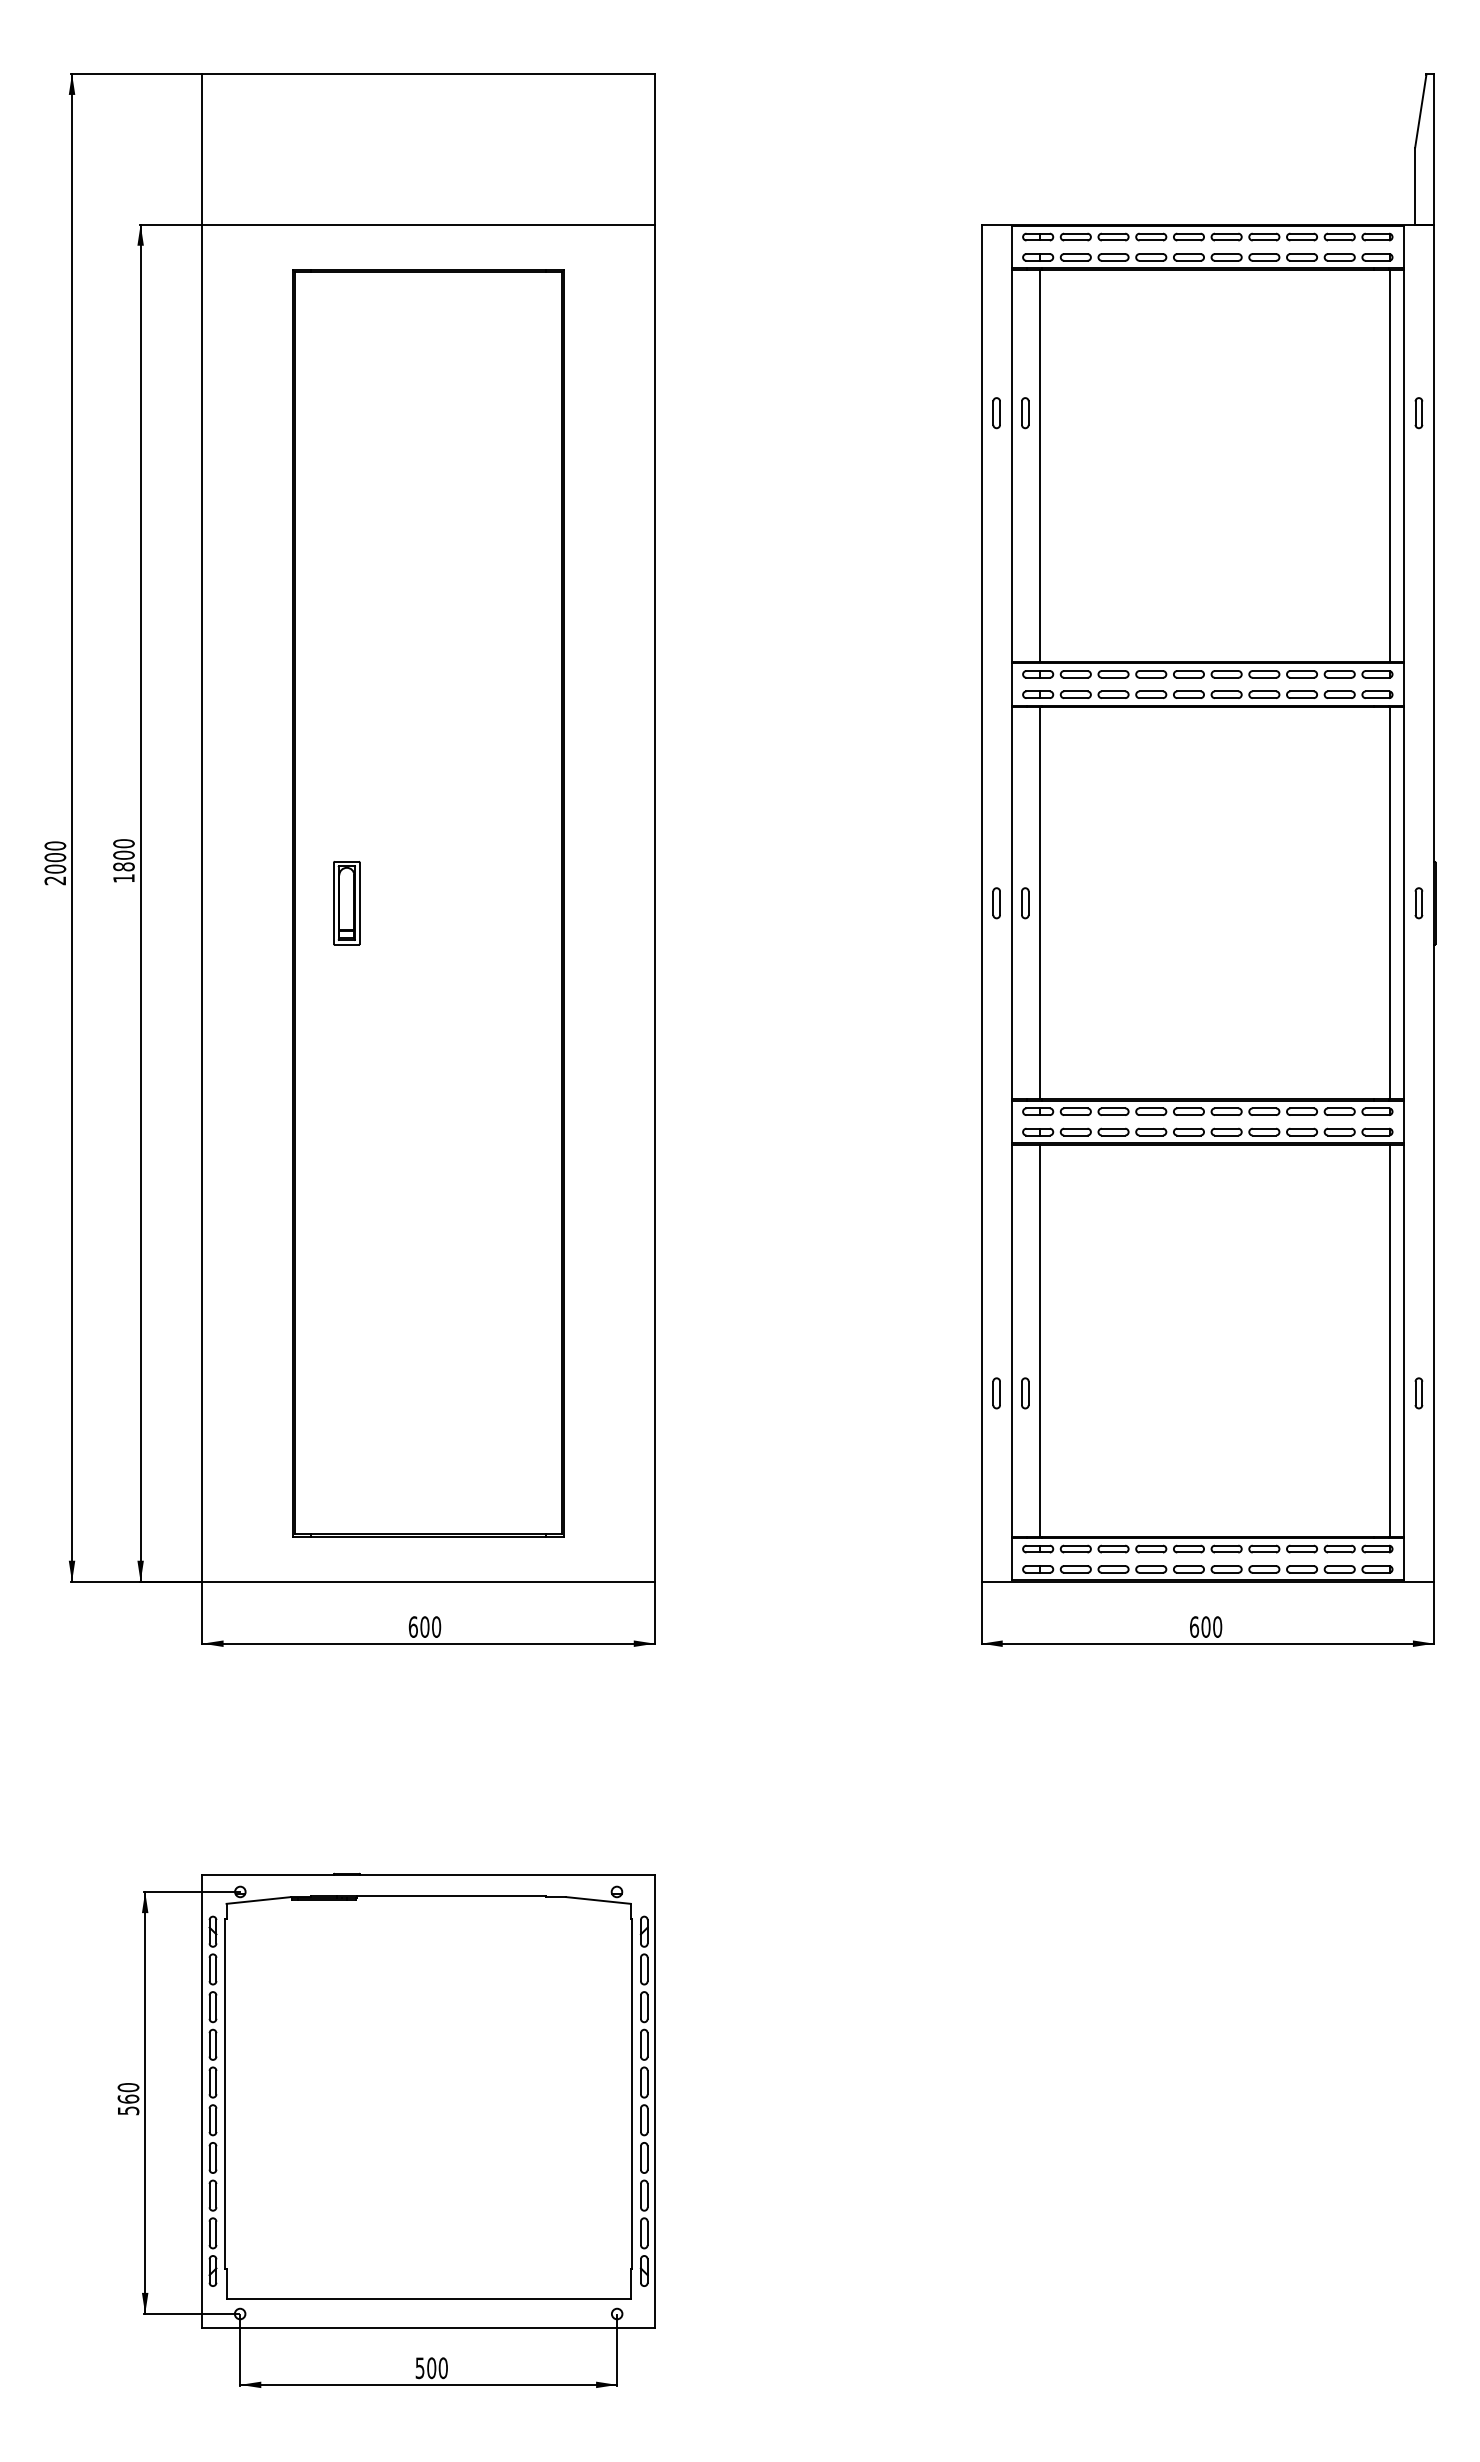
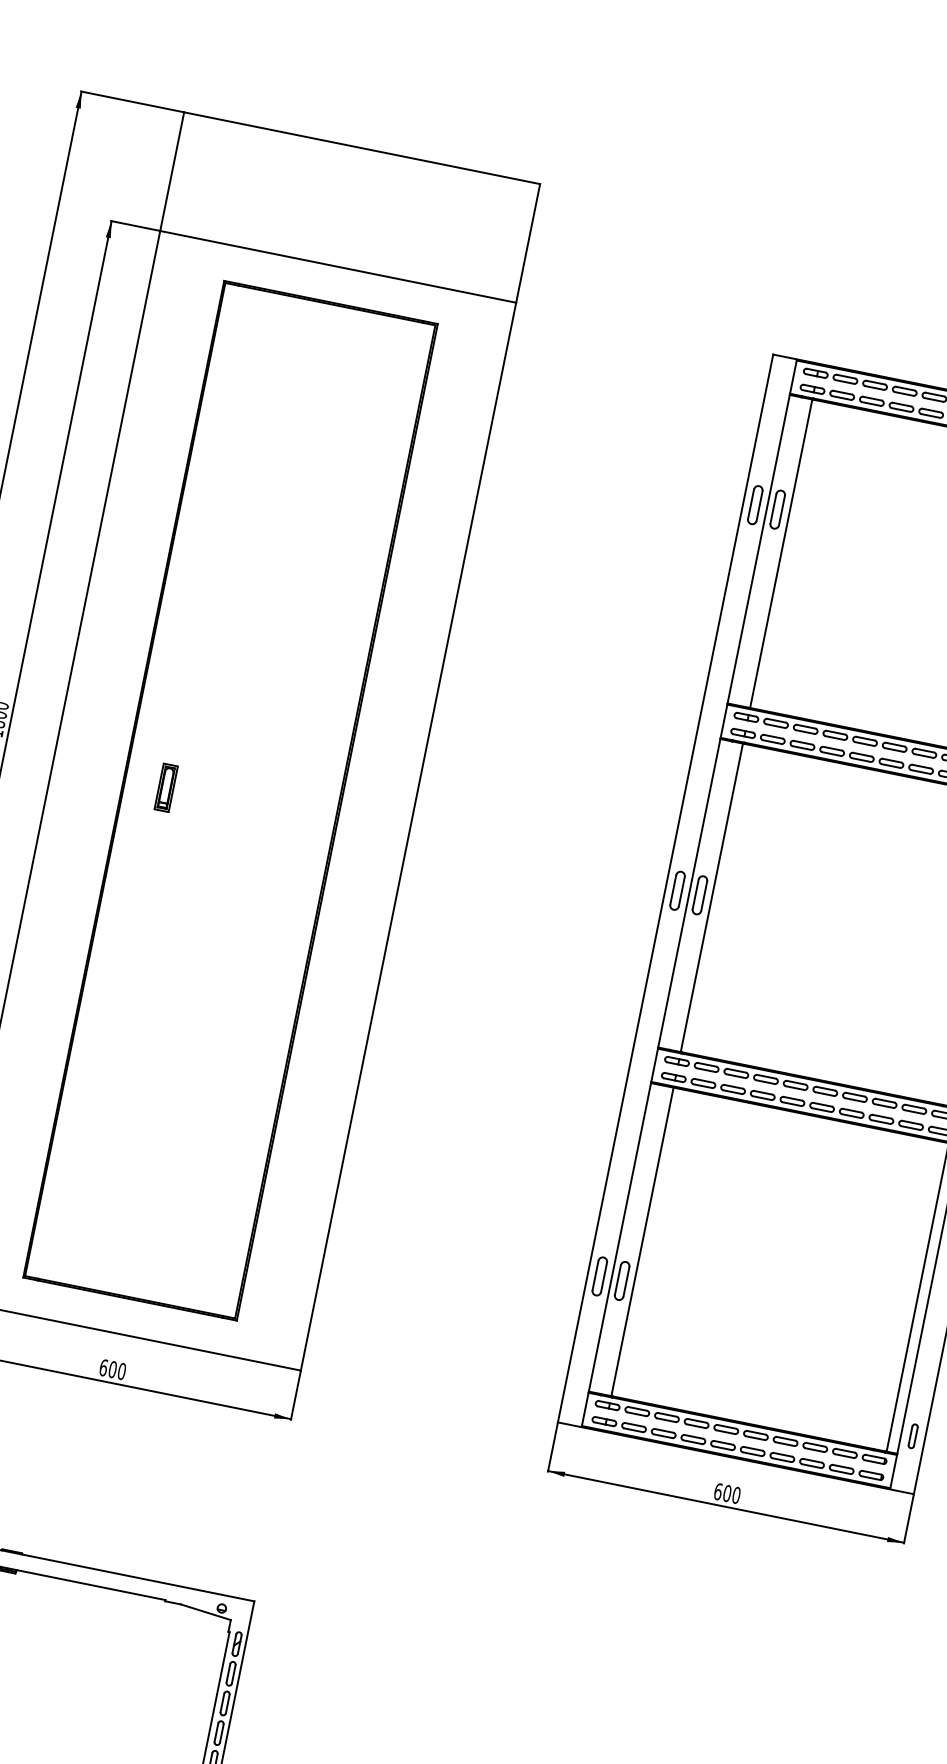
part: (996, 413) -> (755, 505), size x1.6
part: (1025, 413) -> (777, 510), size x1.6
part: (346, 903) -> (165, 787), size x0.7
part: (996, 903) -> (677, 891), size x1.6
part: (1025, 903) -> (700, 895), size x1.6
part: (996, 1393) -> (599, 1276), size x1.6
part: (1025, 1393) -> (622, 1281), size x1.6
part: (1418, 1393) -> (912, 1436), moved

